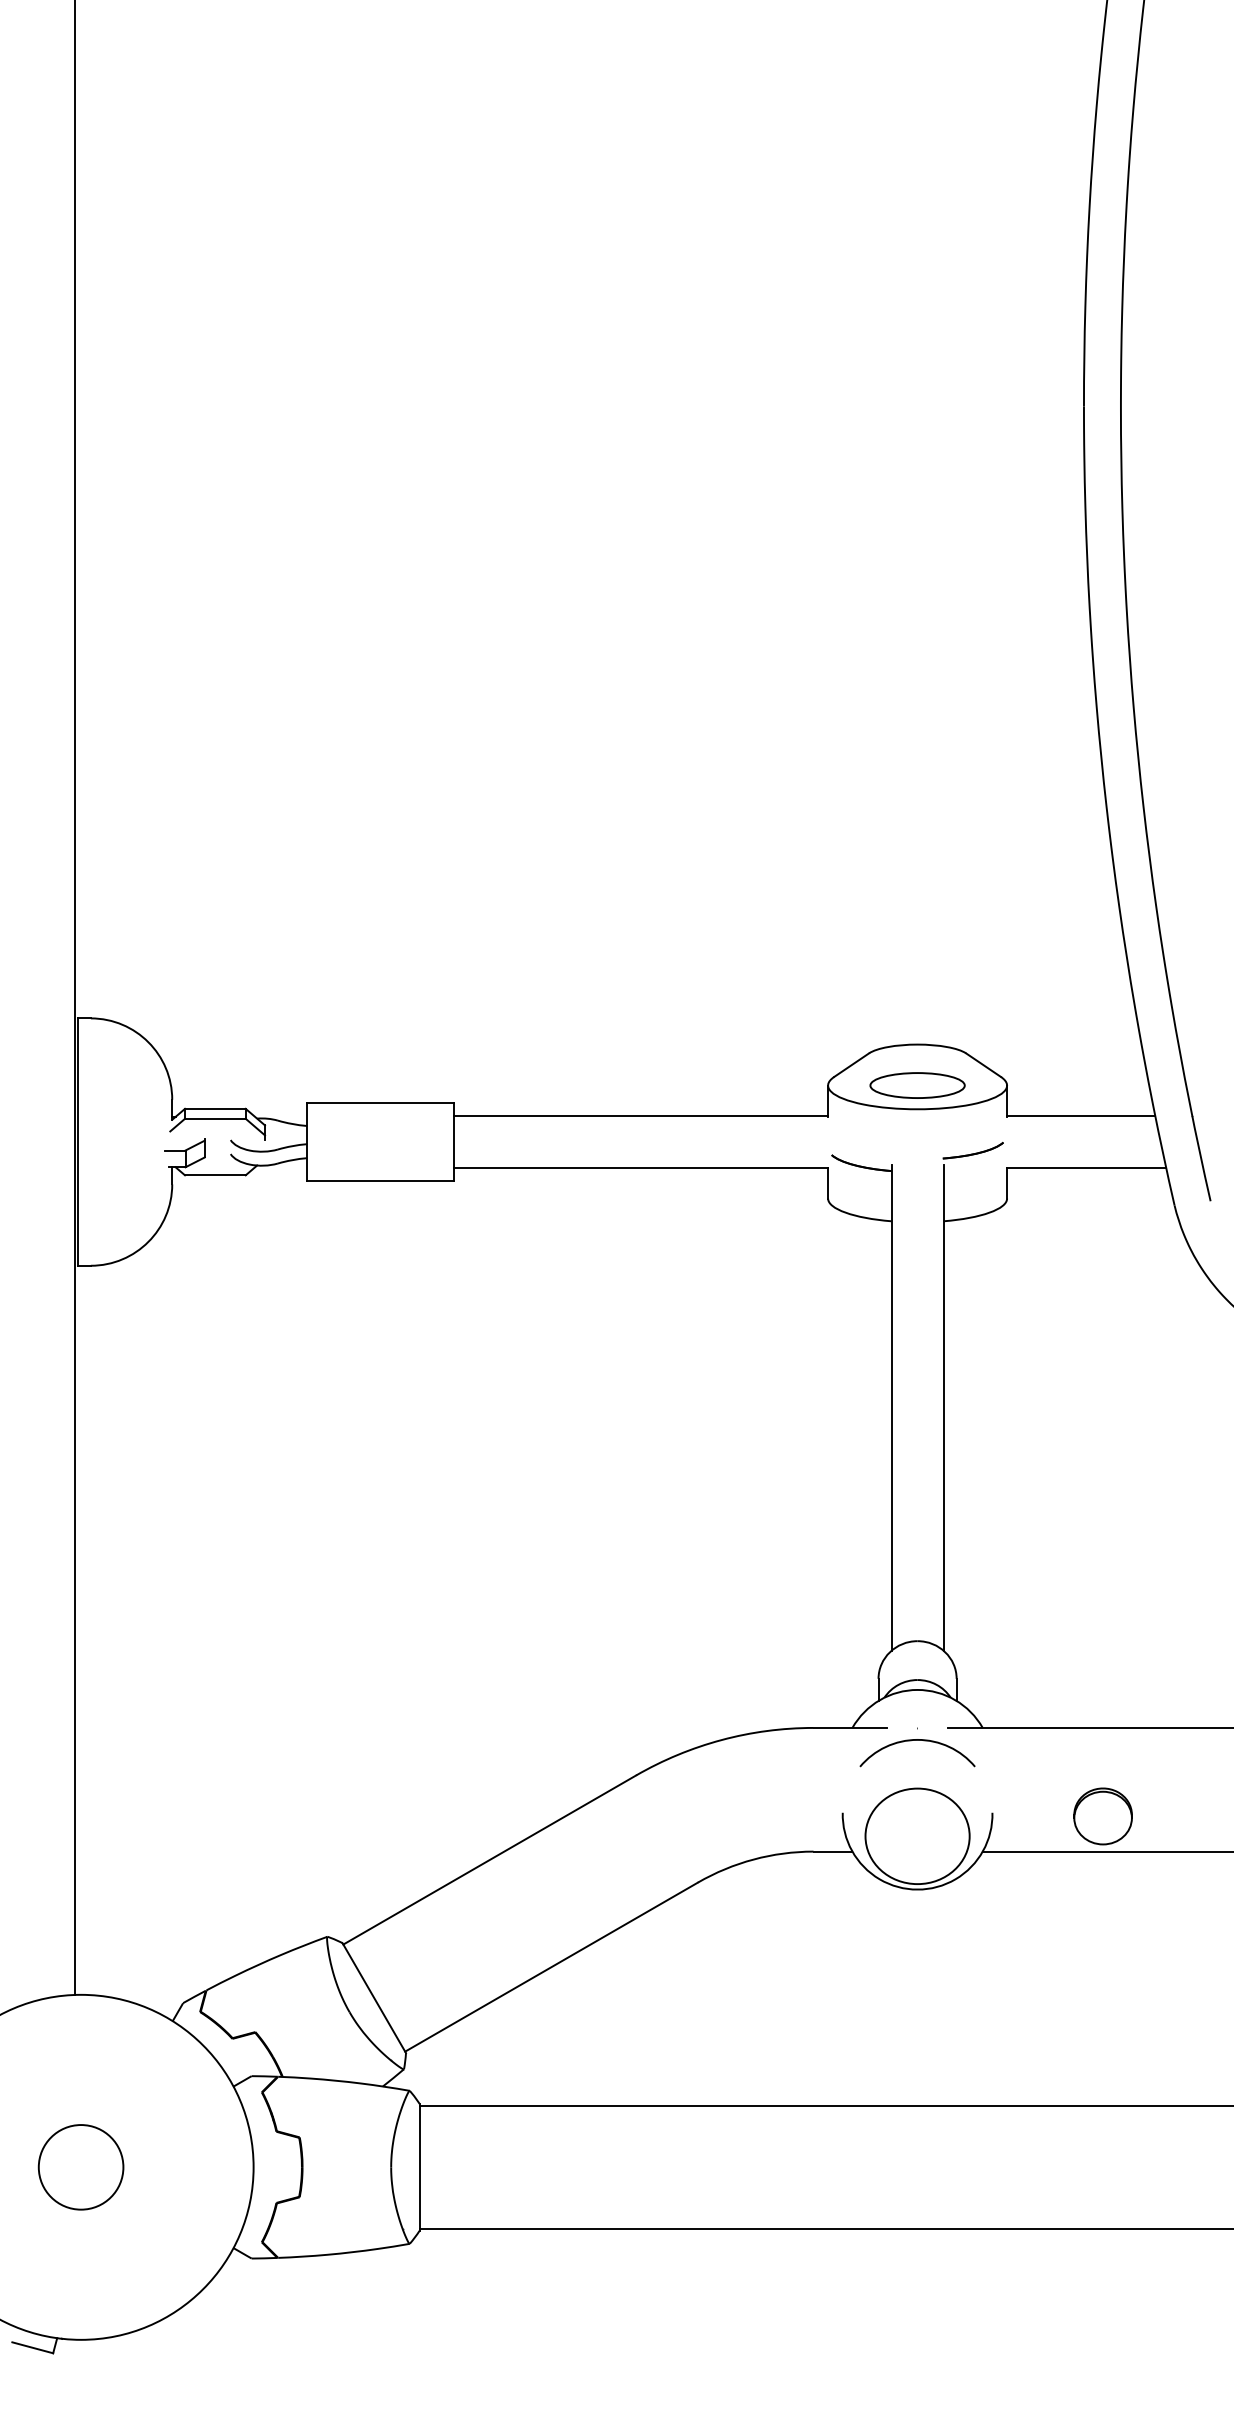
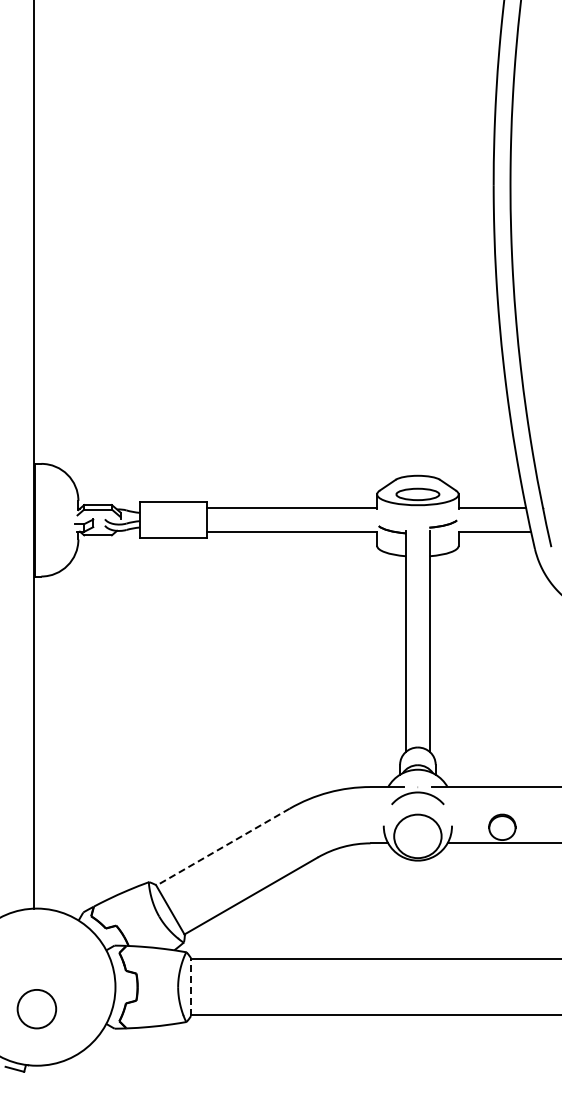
line: (490, 1860) -> (223, 847), solid -> dashed
circle: (80, 2168) -> (36, 1009), moved
line: (420, 2168) -> (191, 987), solid -> dashed

